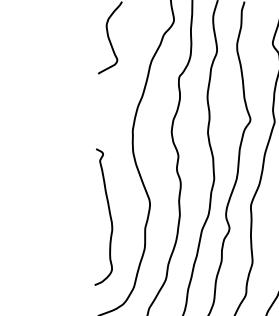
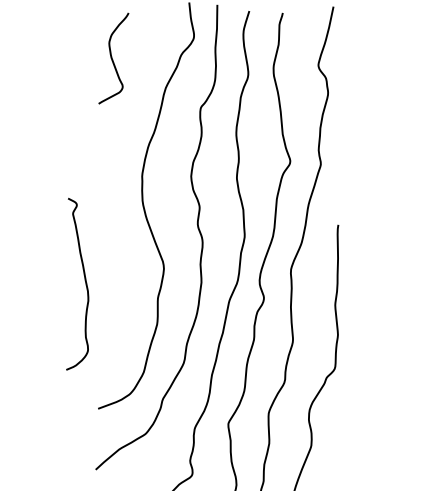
curve: (109, 214) -> (84, 280), moved

